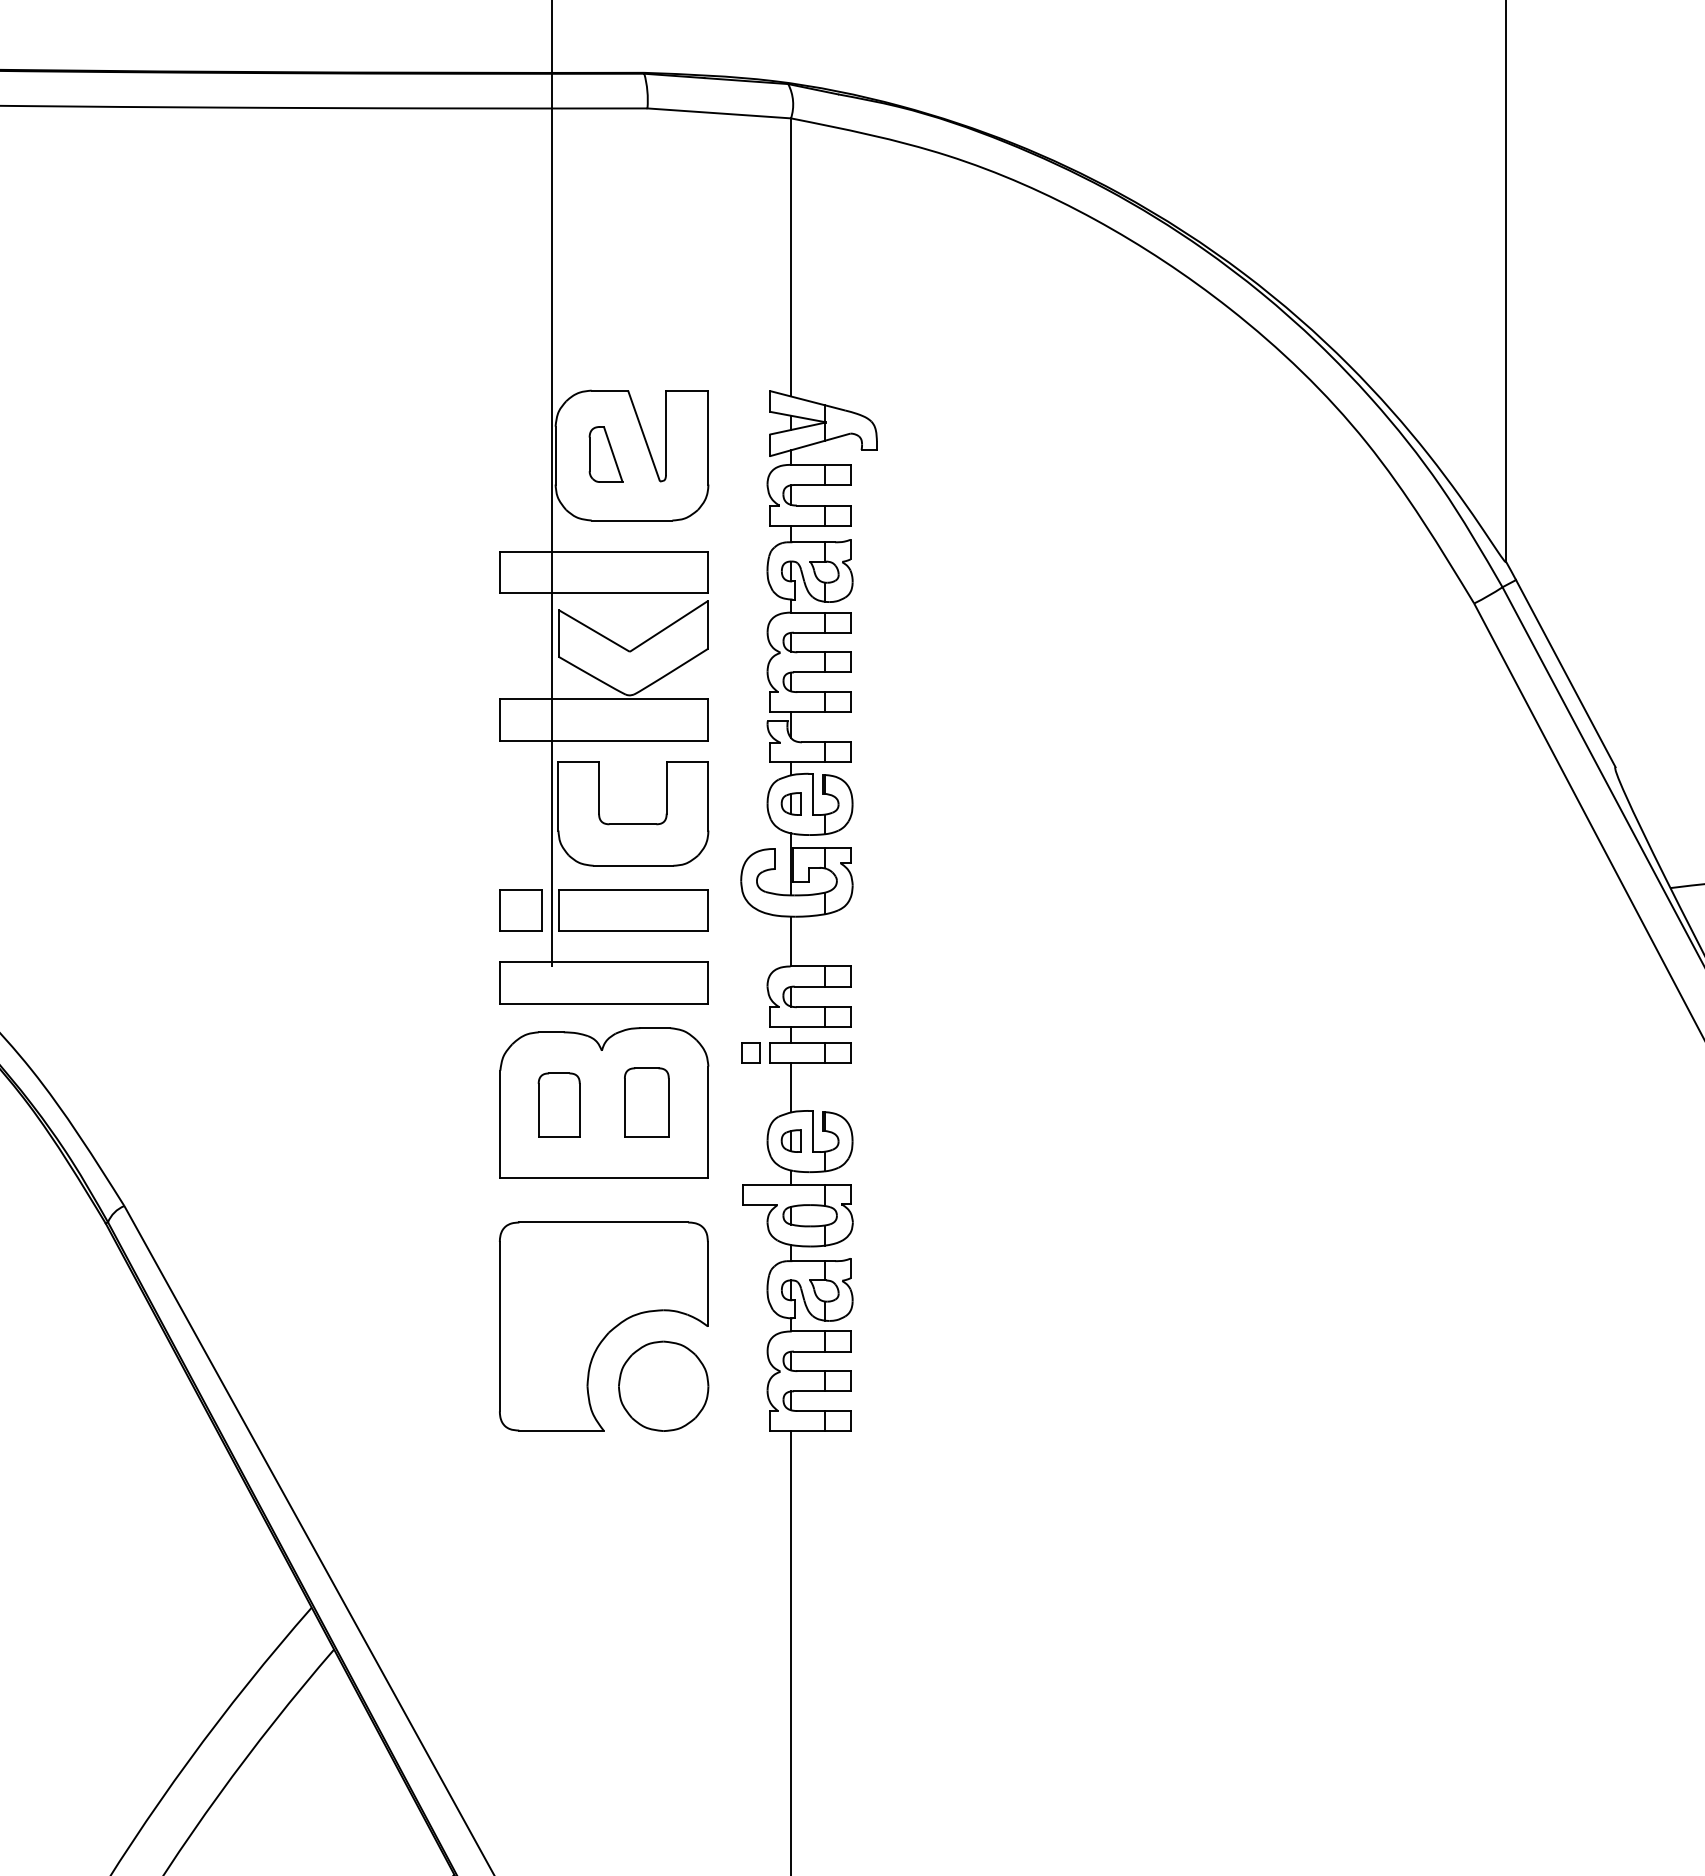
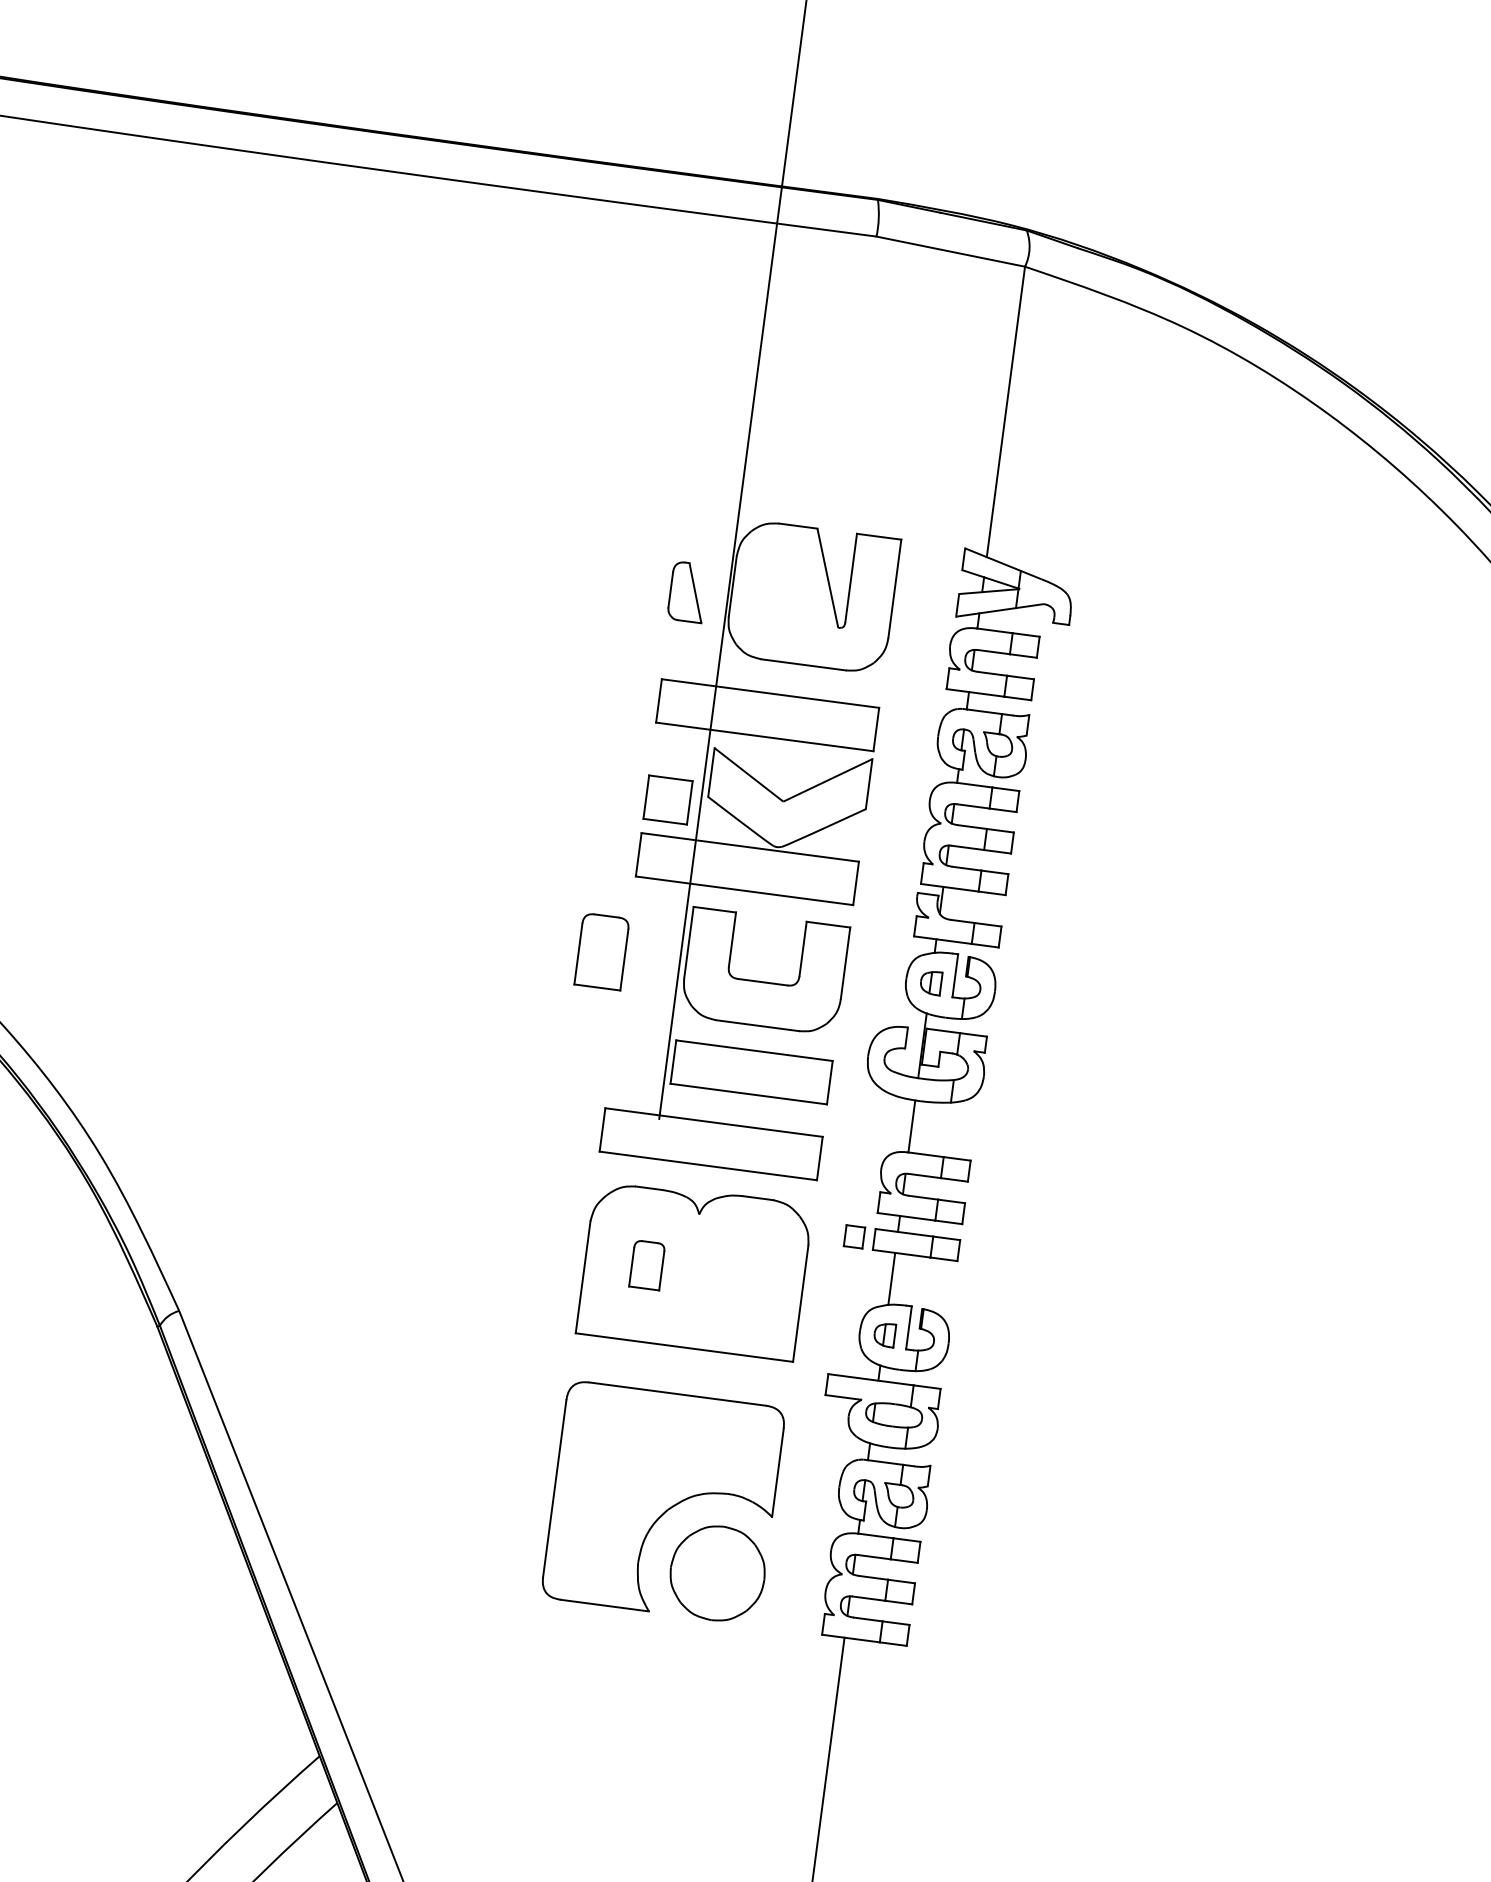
part: (605, 454) -> (687, 592), moved
part: (520, 910) -> (667, 799), moved
part: (646, 1102) -> (601, 951), moved
part: (558, 1104) -> (646, 1264), size x0.7

